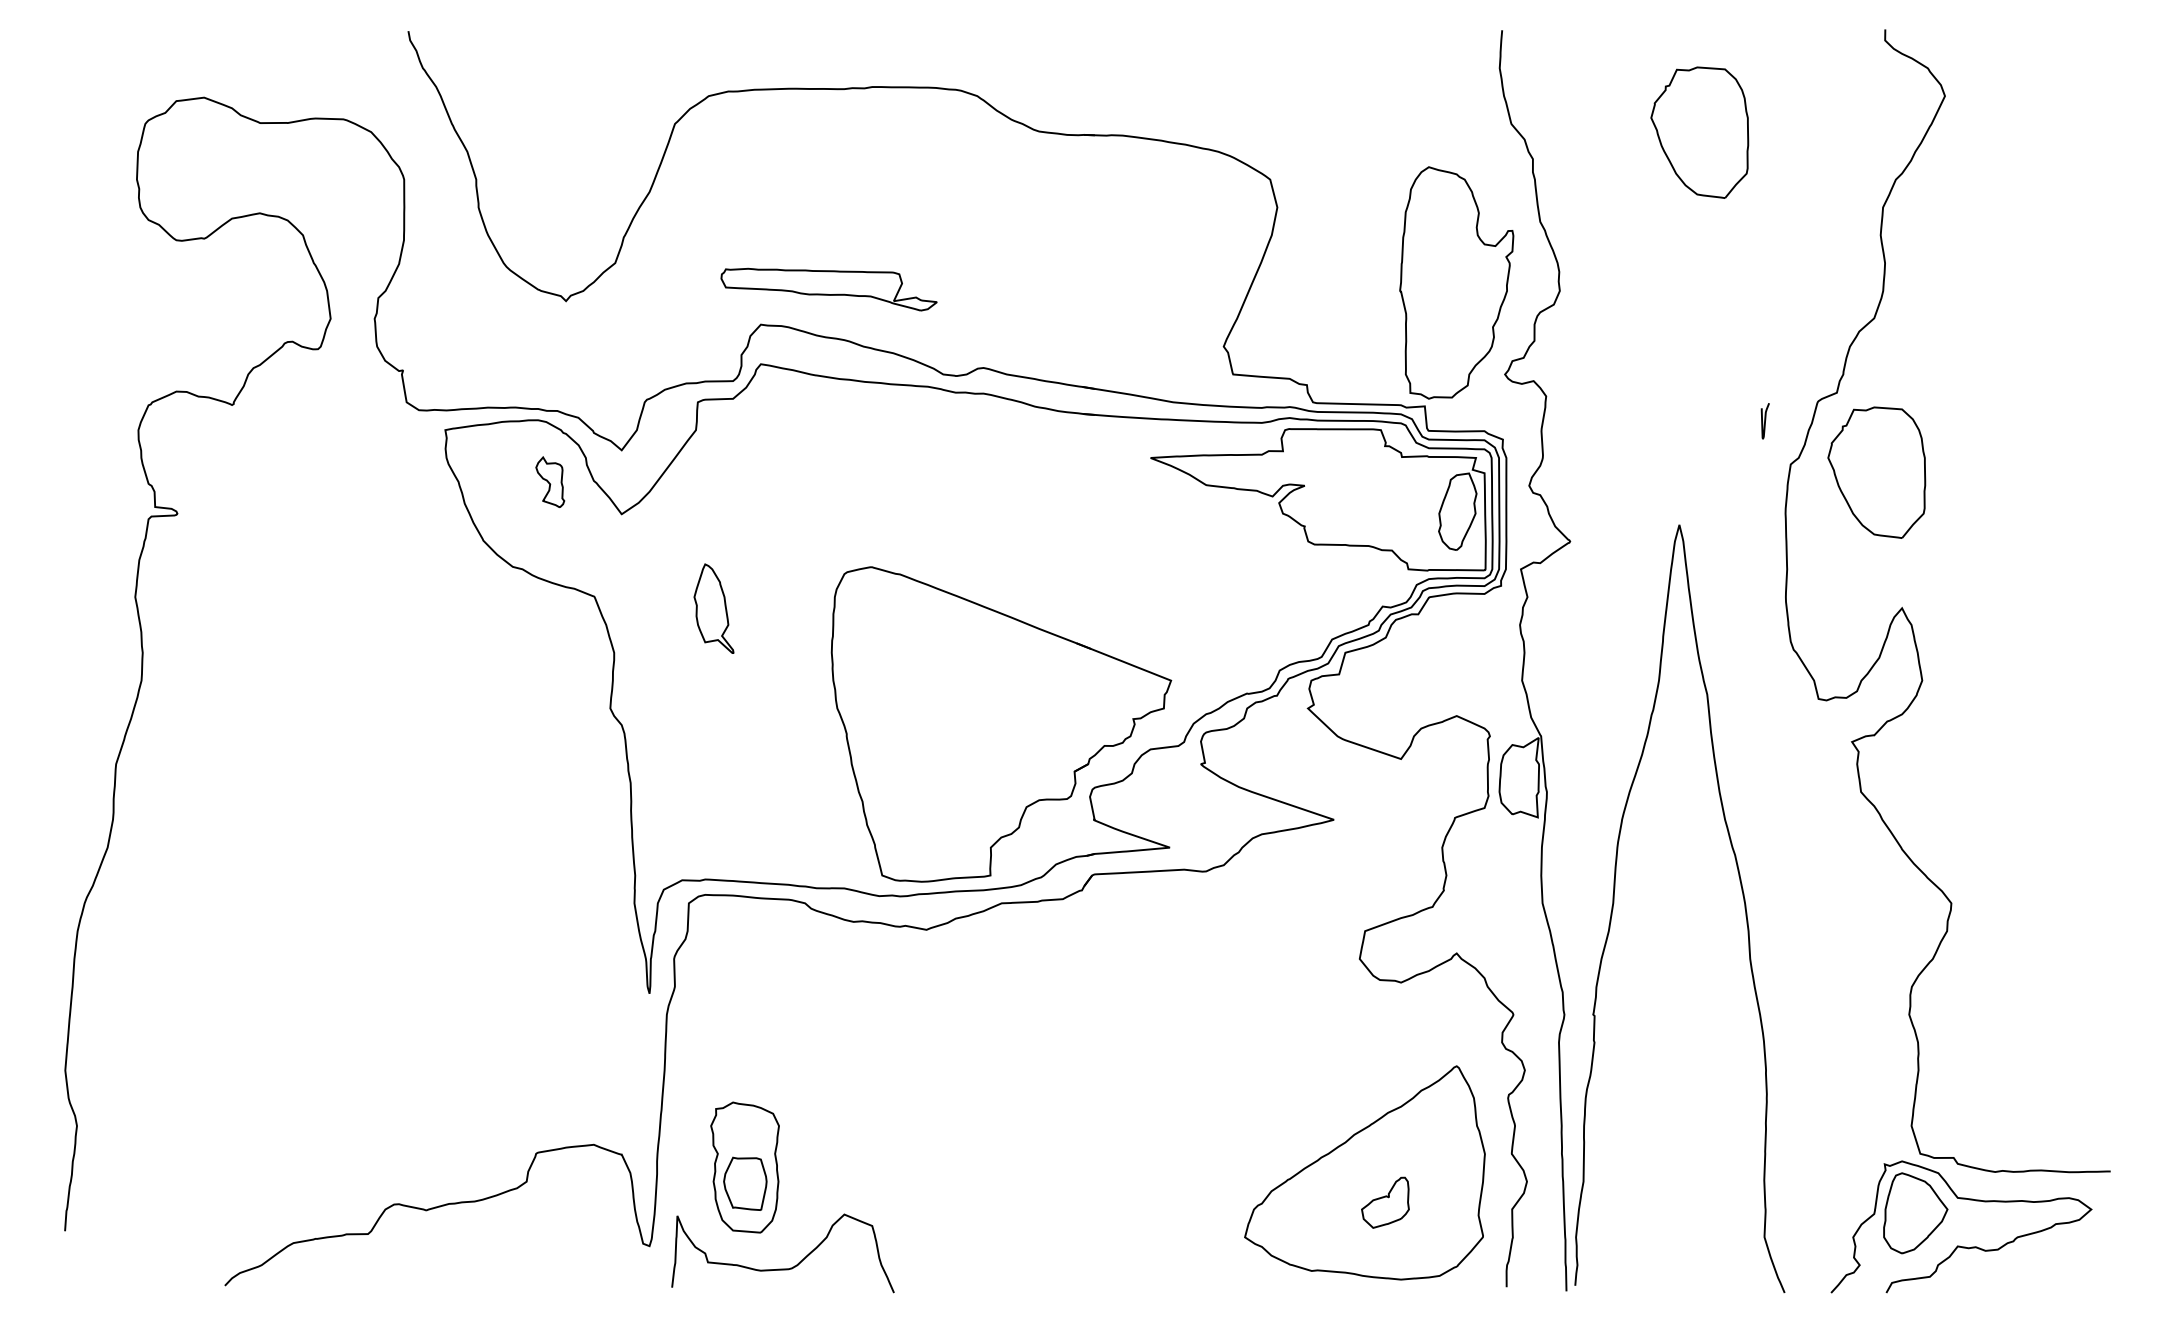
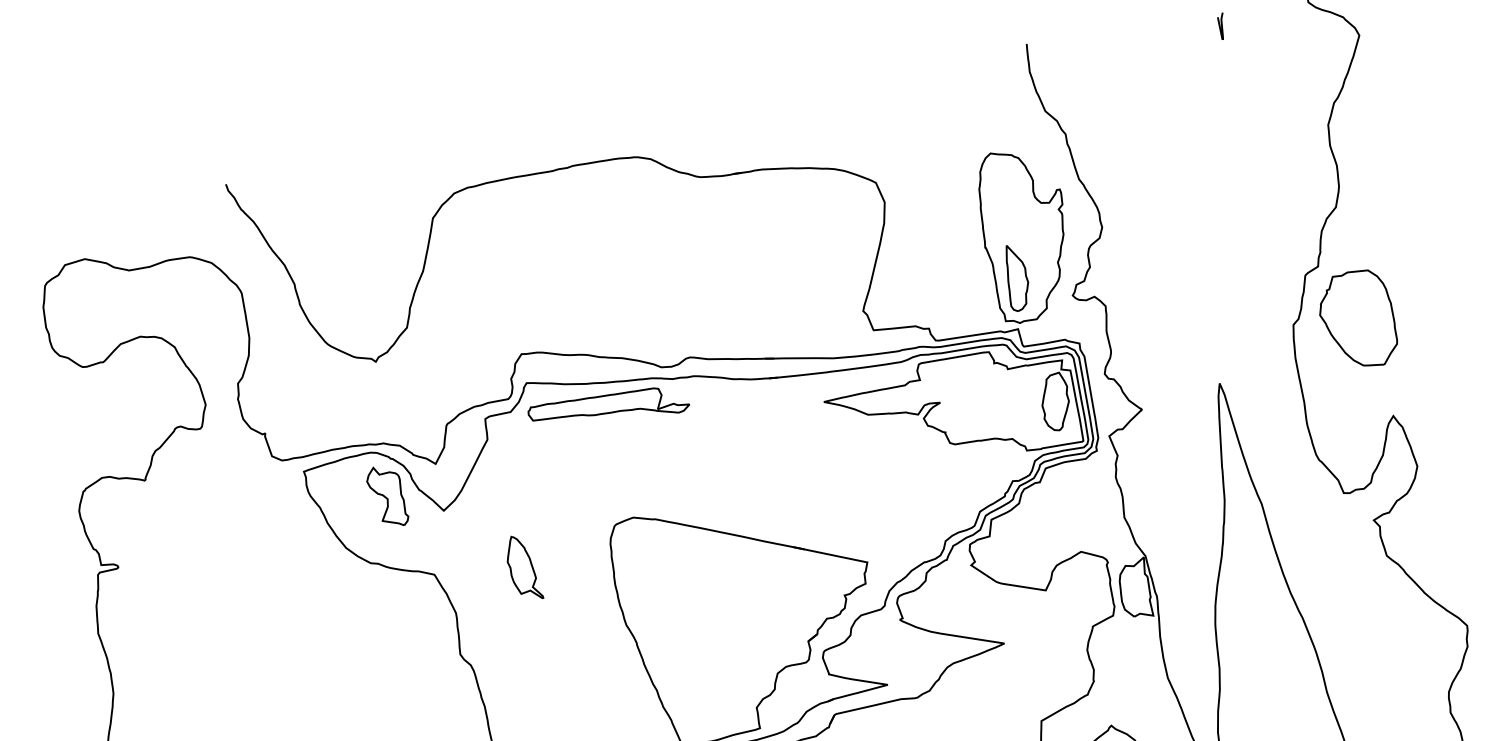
part: (1699, 132) -> (1184, 93), removed
part: (828, 289) -> (608, 409), moved
part: (1434, 337) -> (1016, 277), added
curve: (1764, 421) -> (1221, 26), moved
part: (550, 481) -> (387, 495), size x1.67

